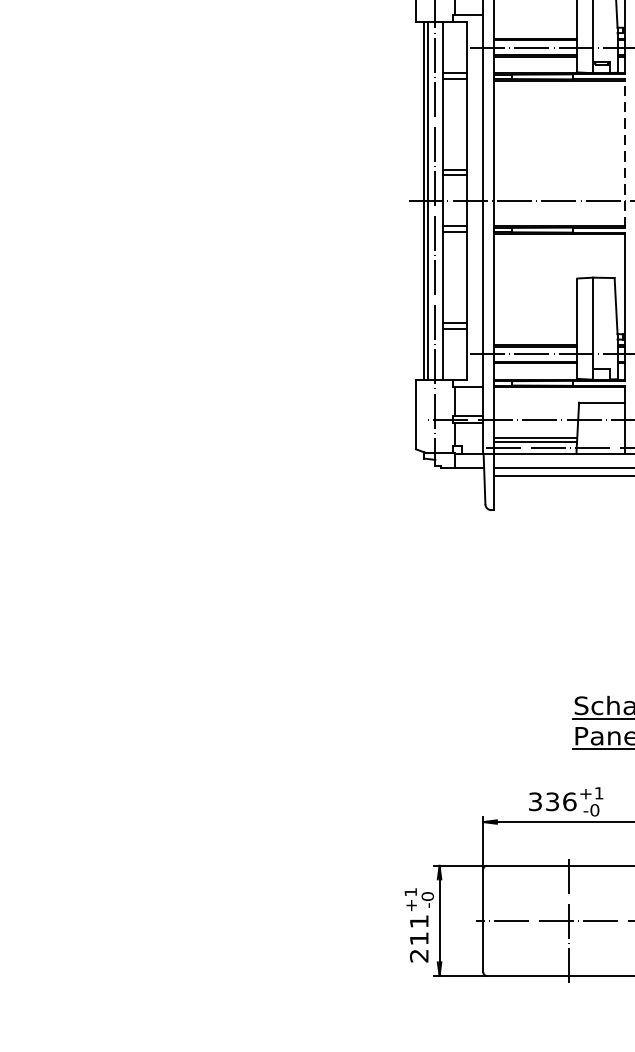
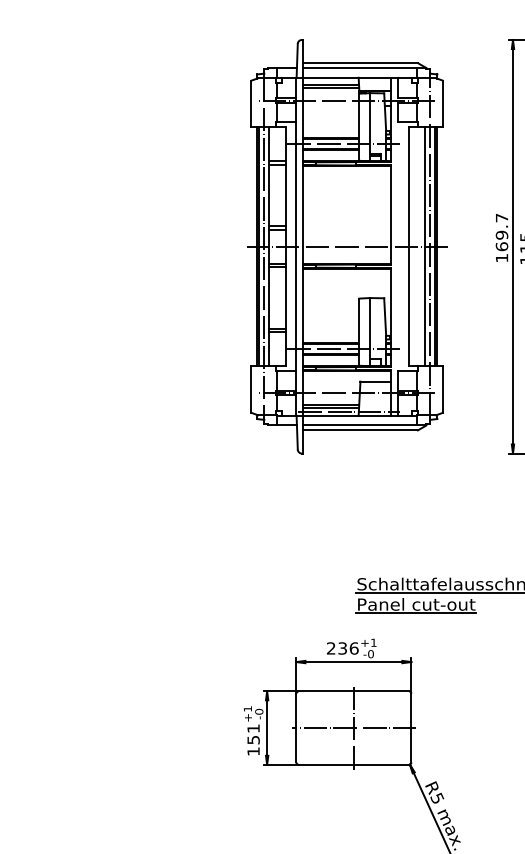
line: (625, 154) -> (391, 215), dashed -> solid
text: (535, 801) -> (331, 648), 336 -> 236
text: (419, 946) -> (253, 745), 211 -> 151

